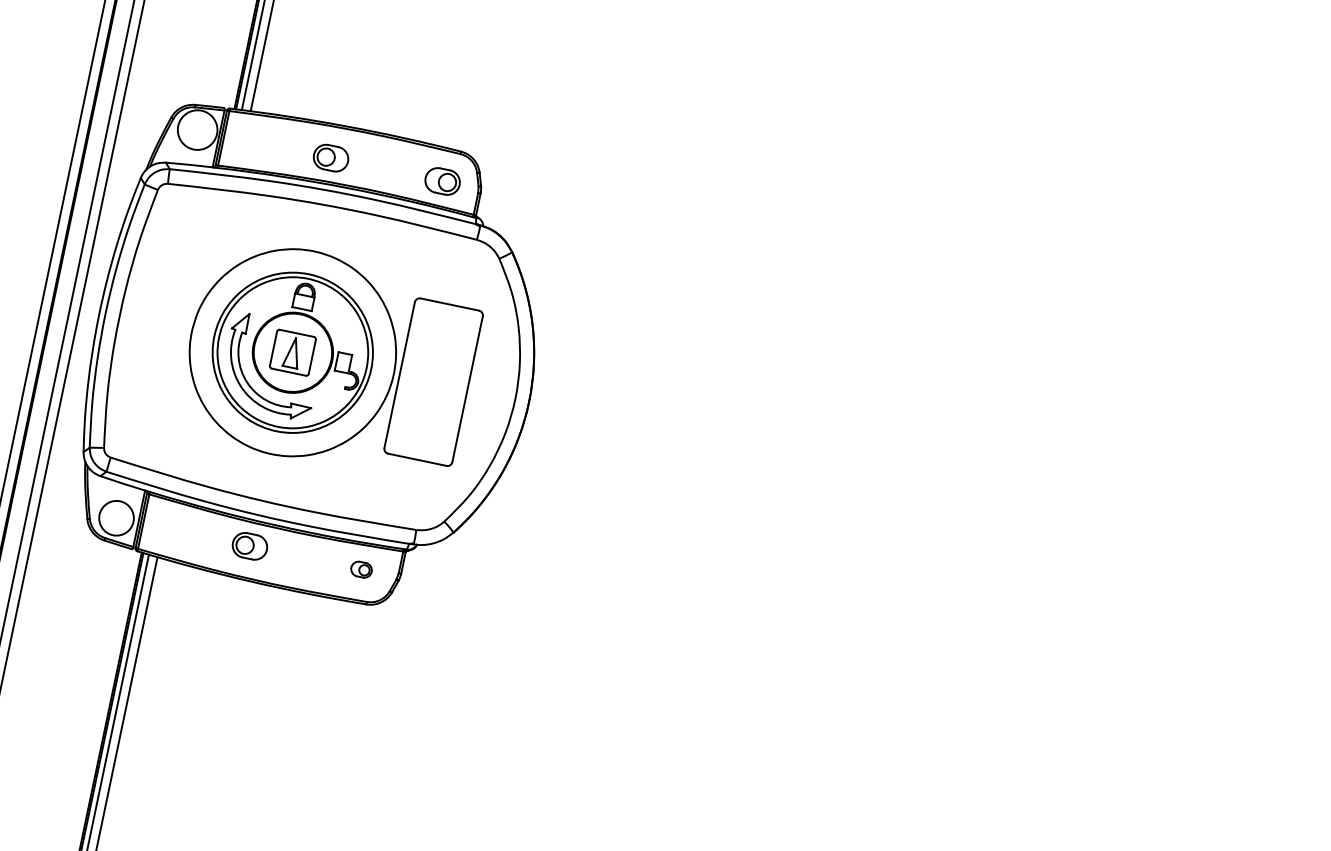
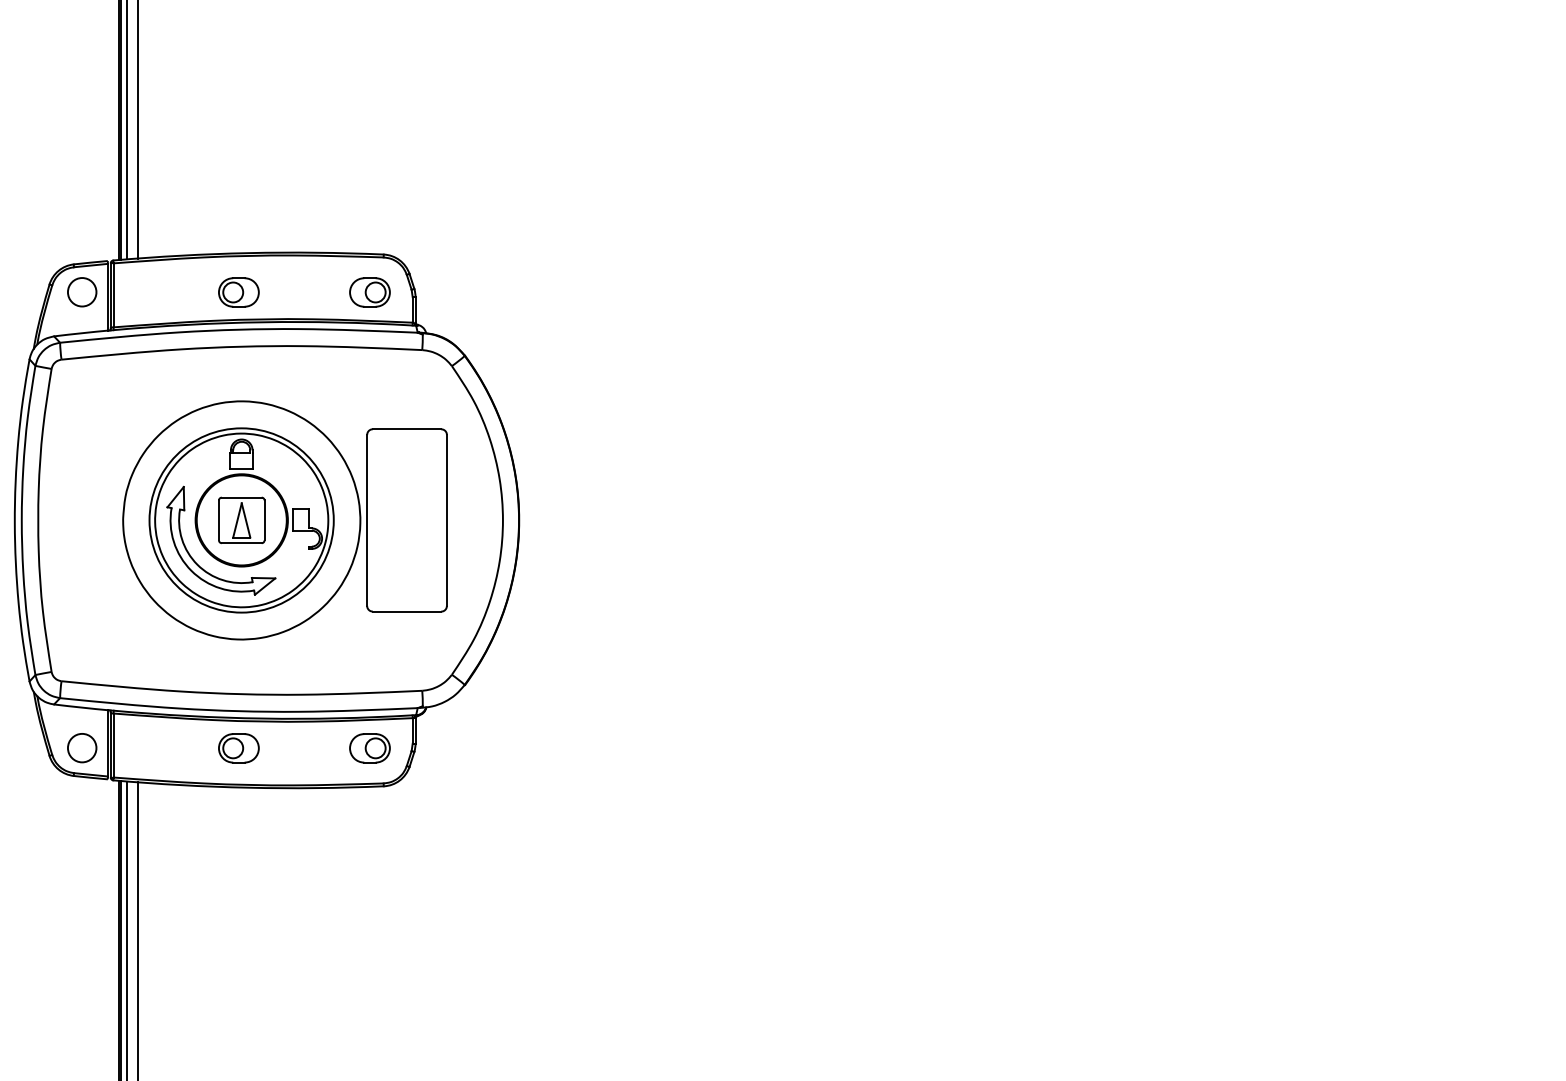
circle: (196, 130) -> (81, 292), size x0.62
circle: (116, 517) -> (81, 747), size x0.71
part: (361, 569) -> (369, 748), size x1.67

